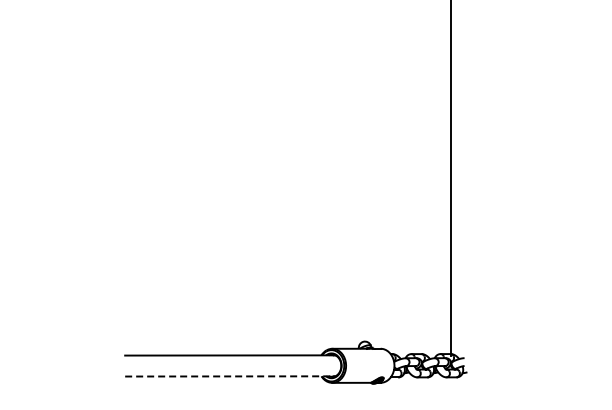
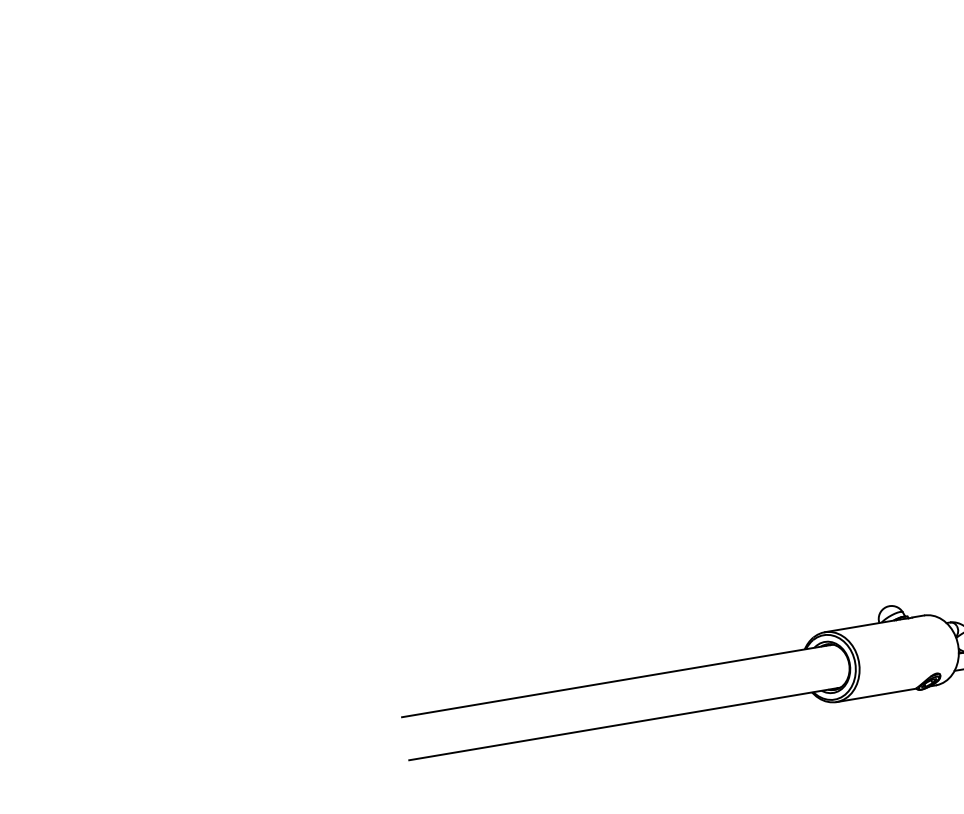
line: (230, 376) -> (625, 724), dashed -> solid

